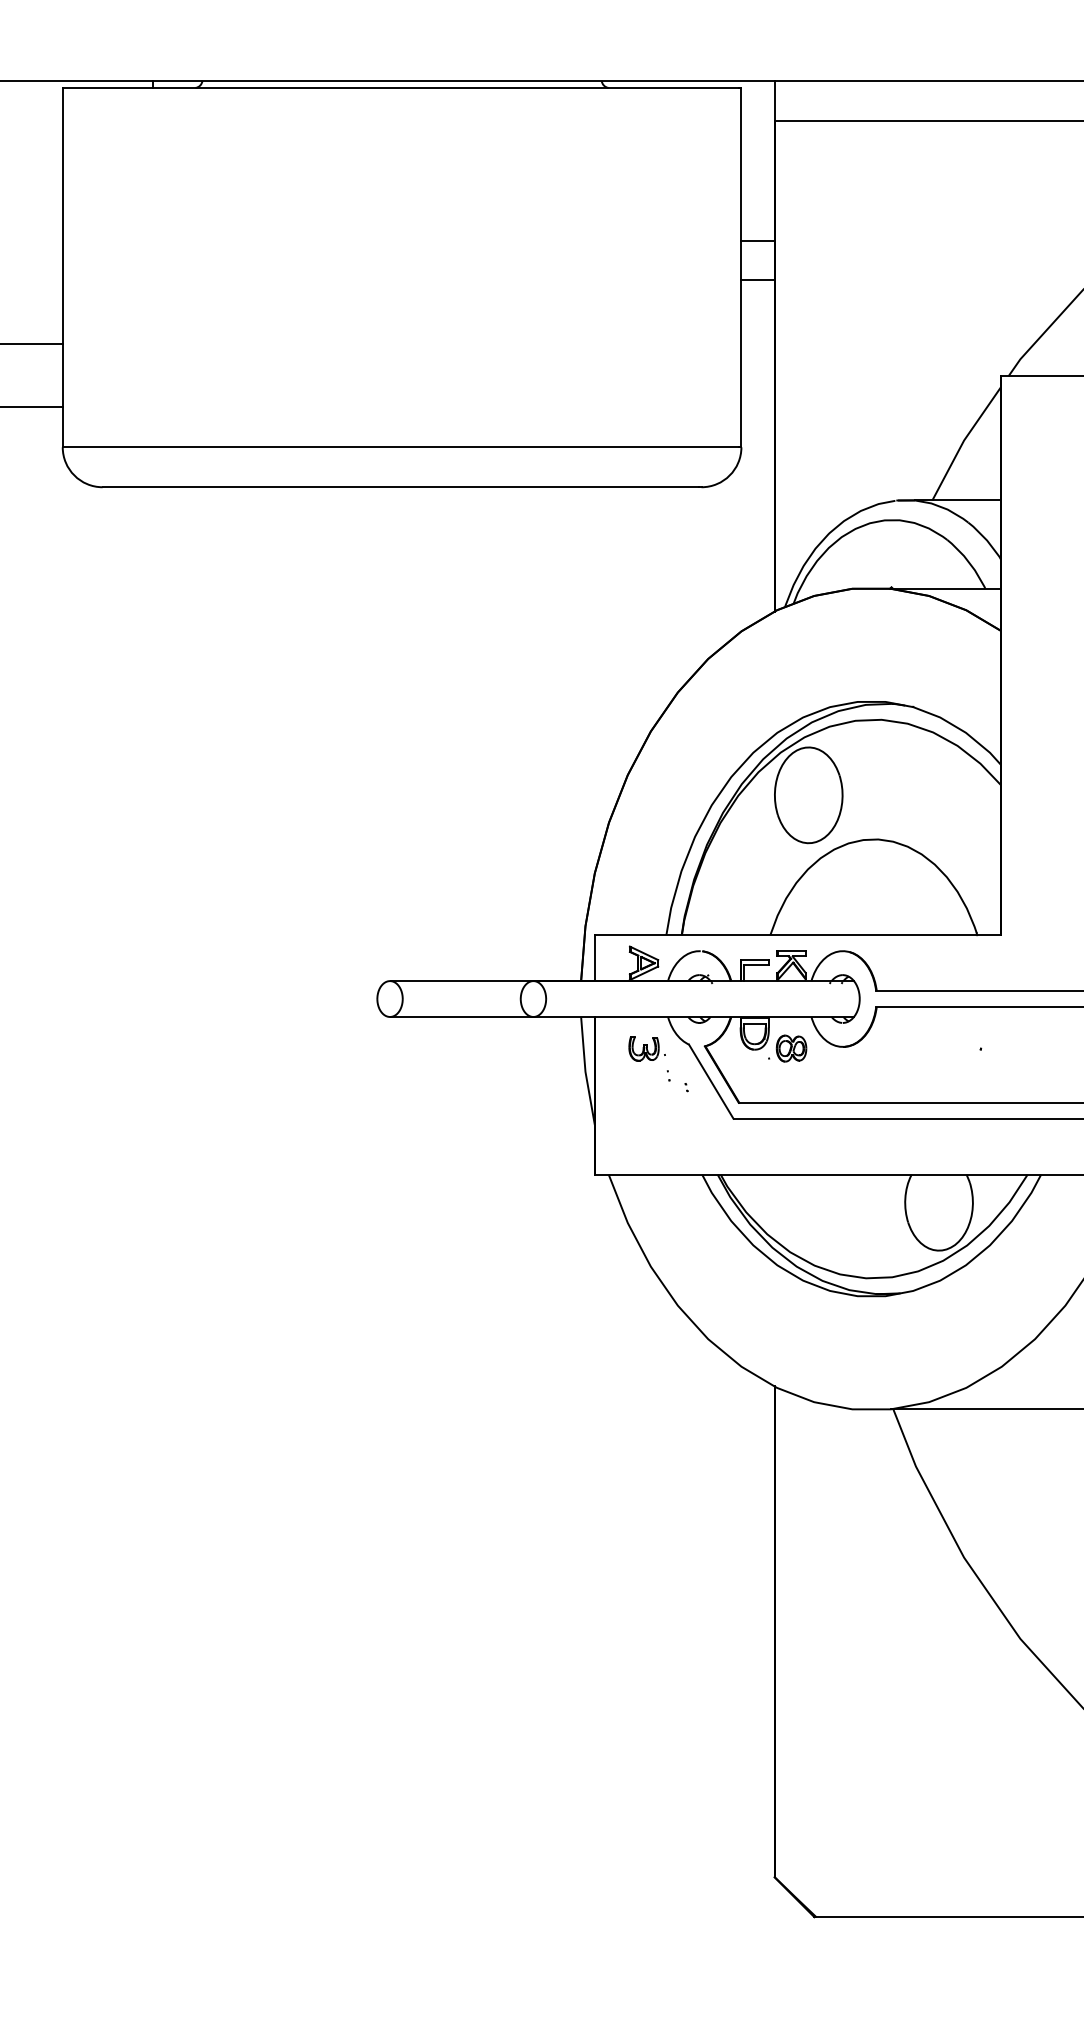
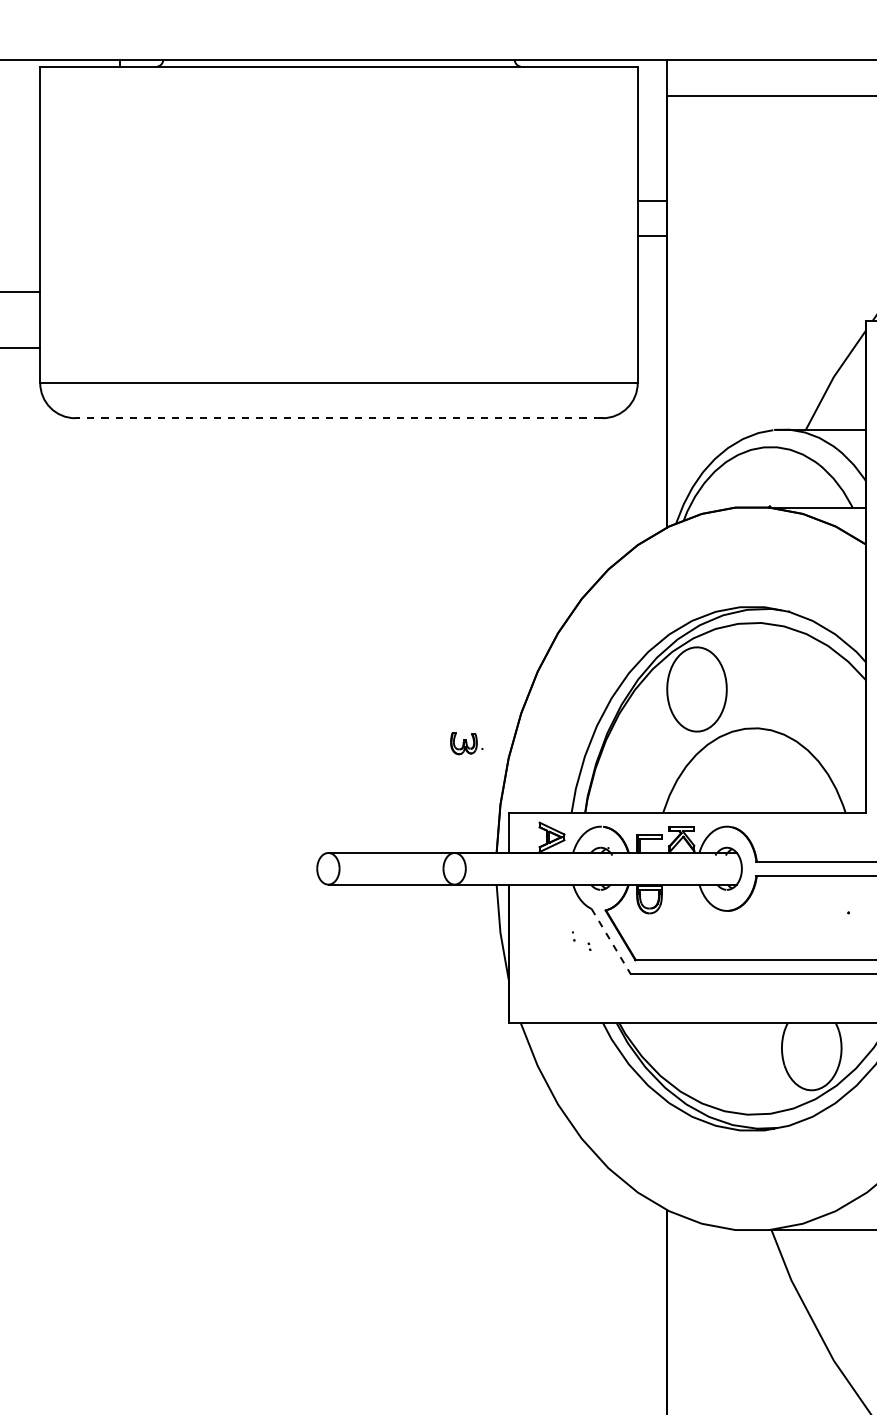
line: (400, 487) -> (337, 418), solid -> dashed
part: (646, 1048) -> (466, 743), moved
part: (787, 1048) -> (678, 912), removed
line: (711, 1082) -> (611, 942), solid -> dashed

